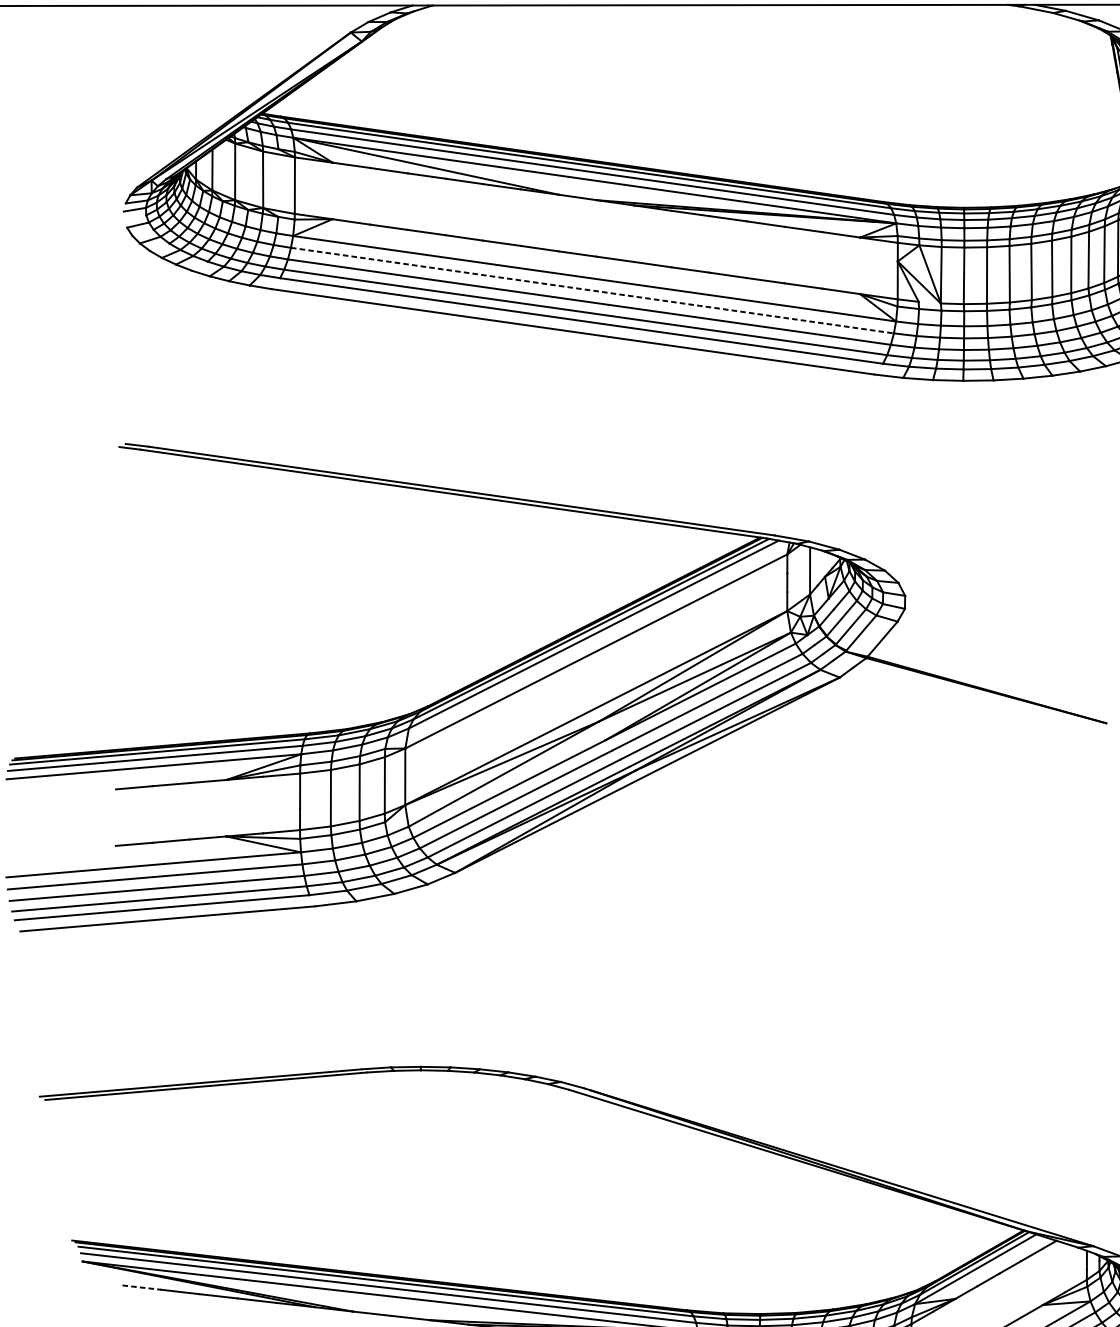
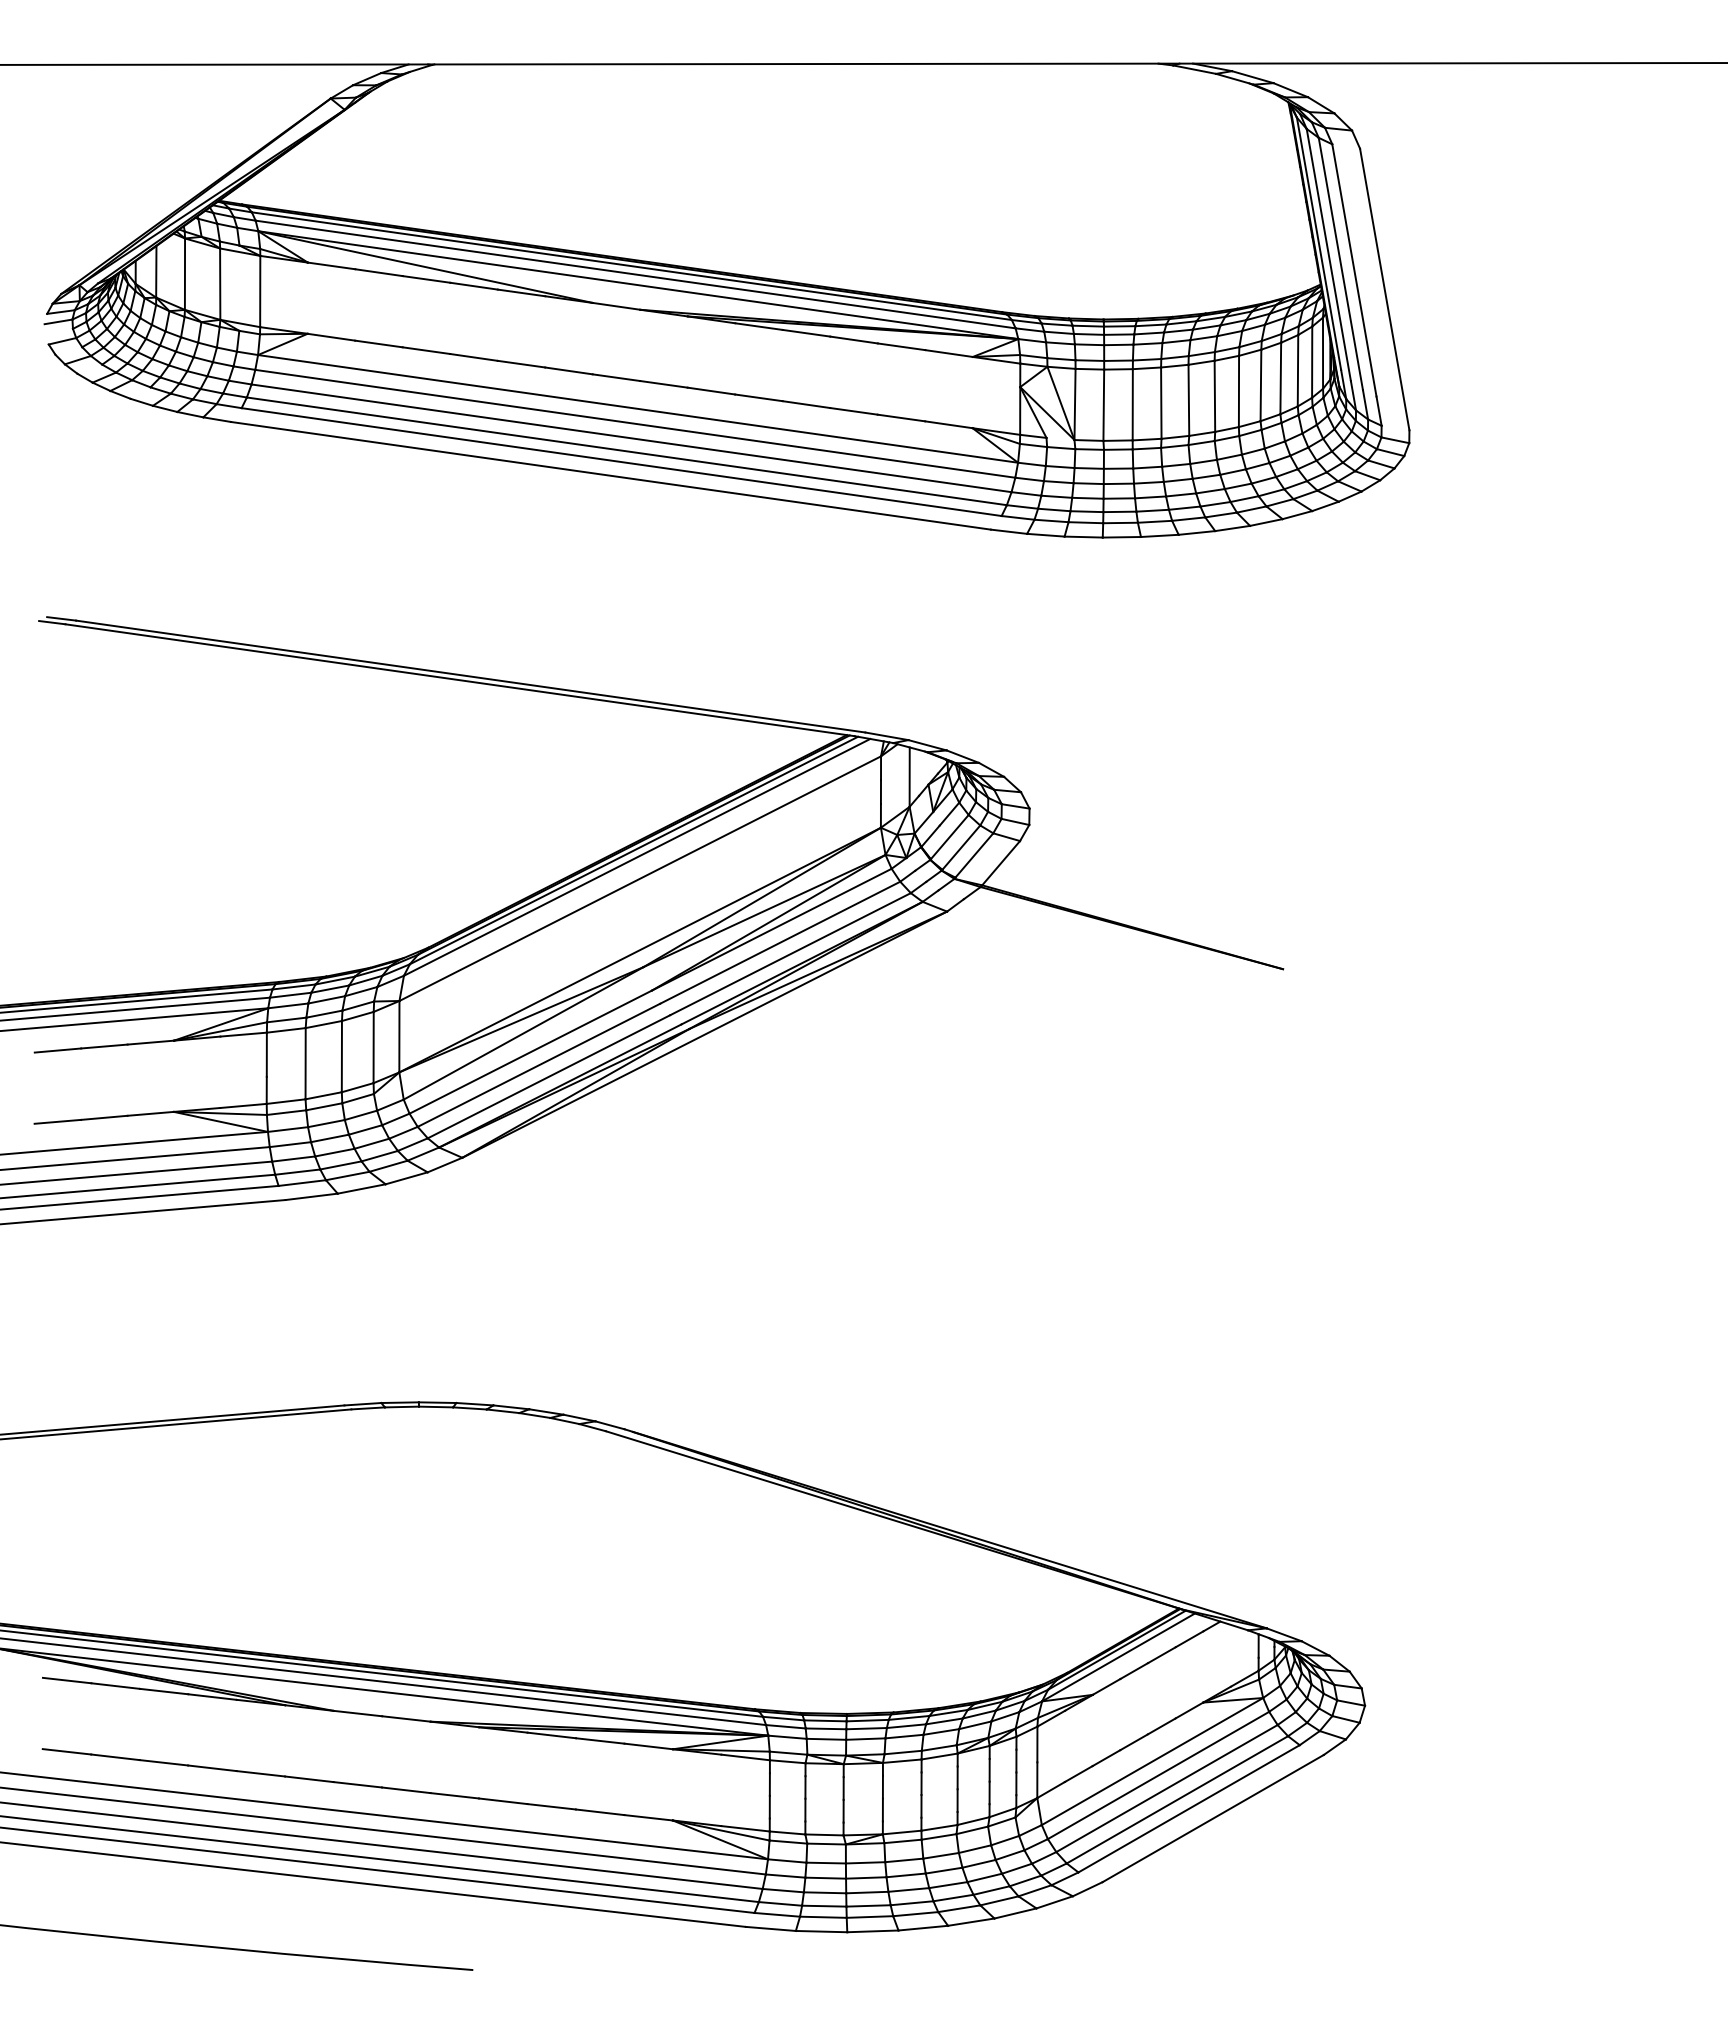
line: (592, 290) -> (635, 423), dashed -> solid
line: (141, 1287) -> (67, 1680), dashed -> solid

